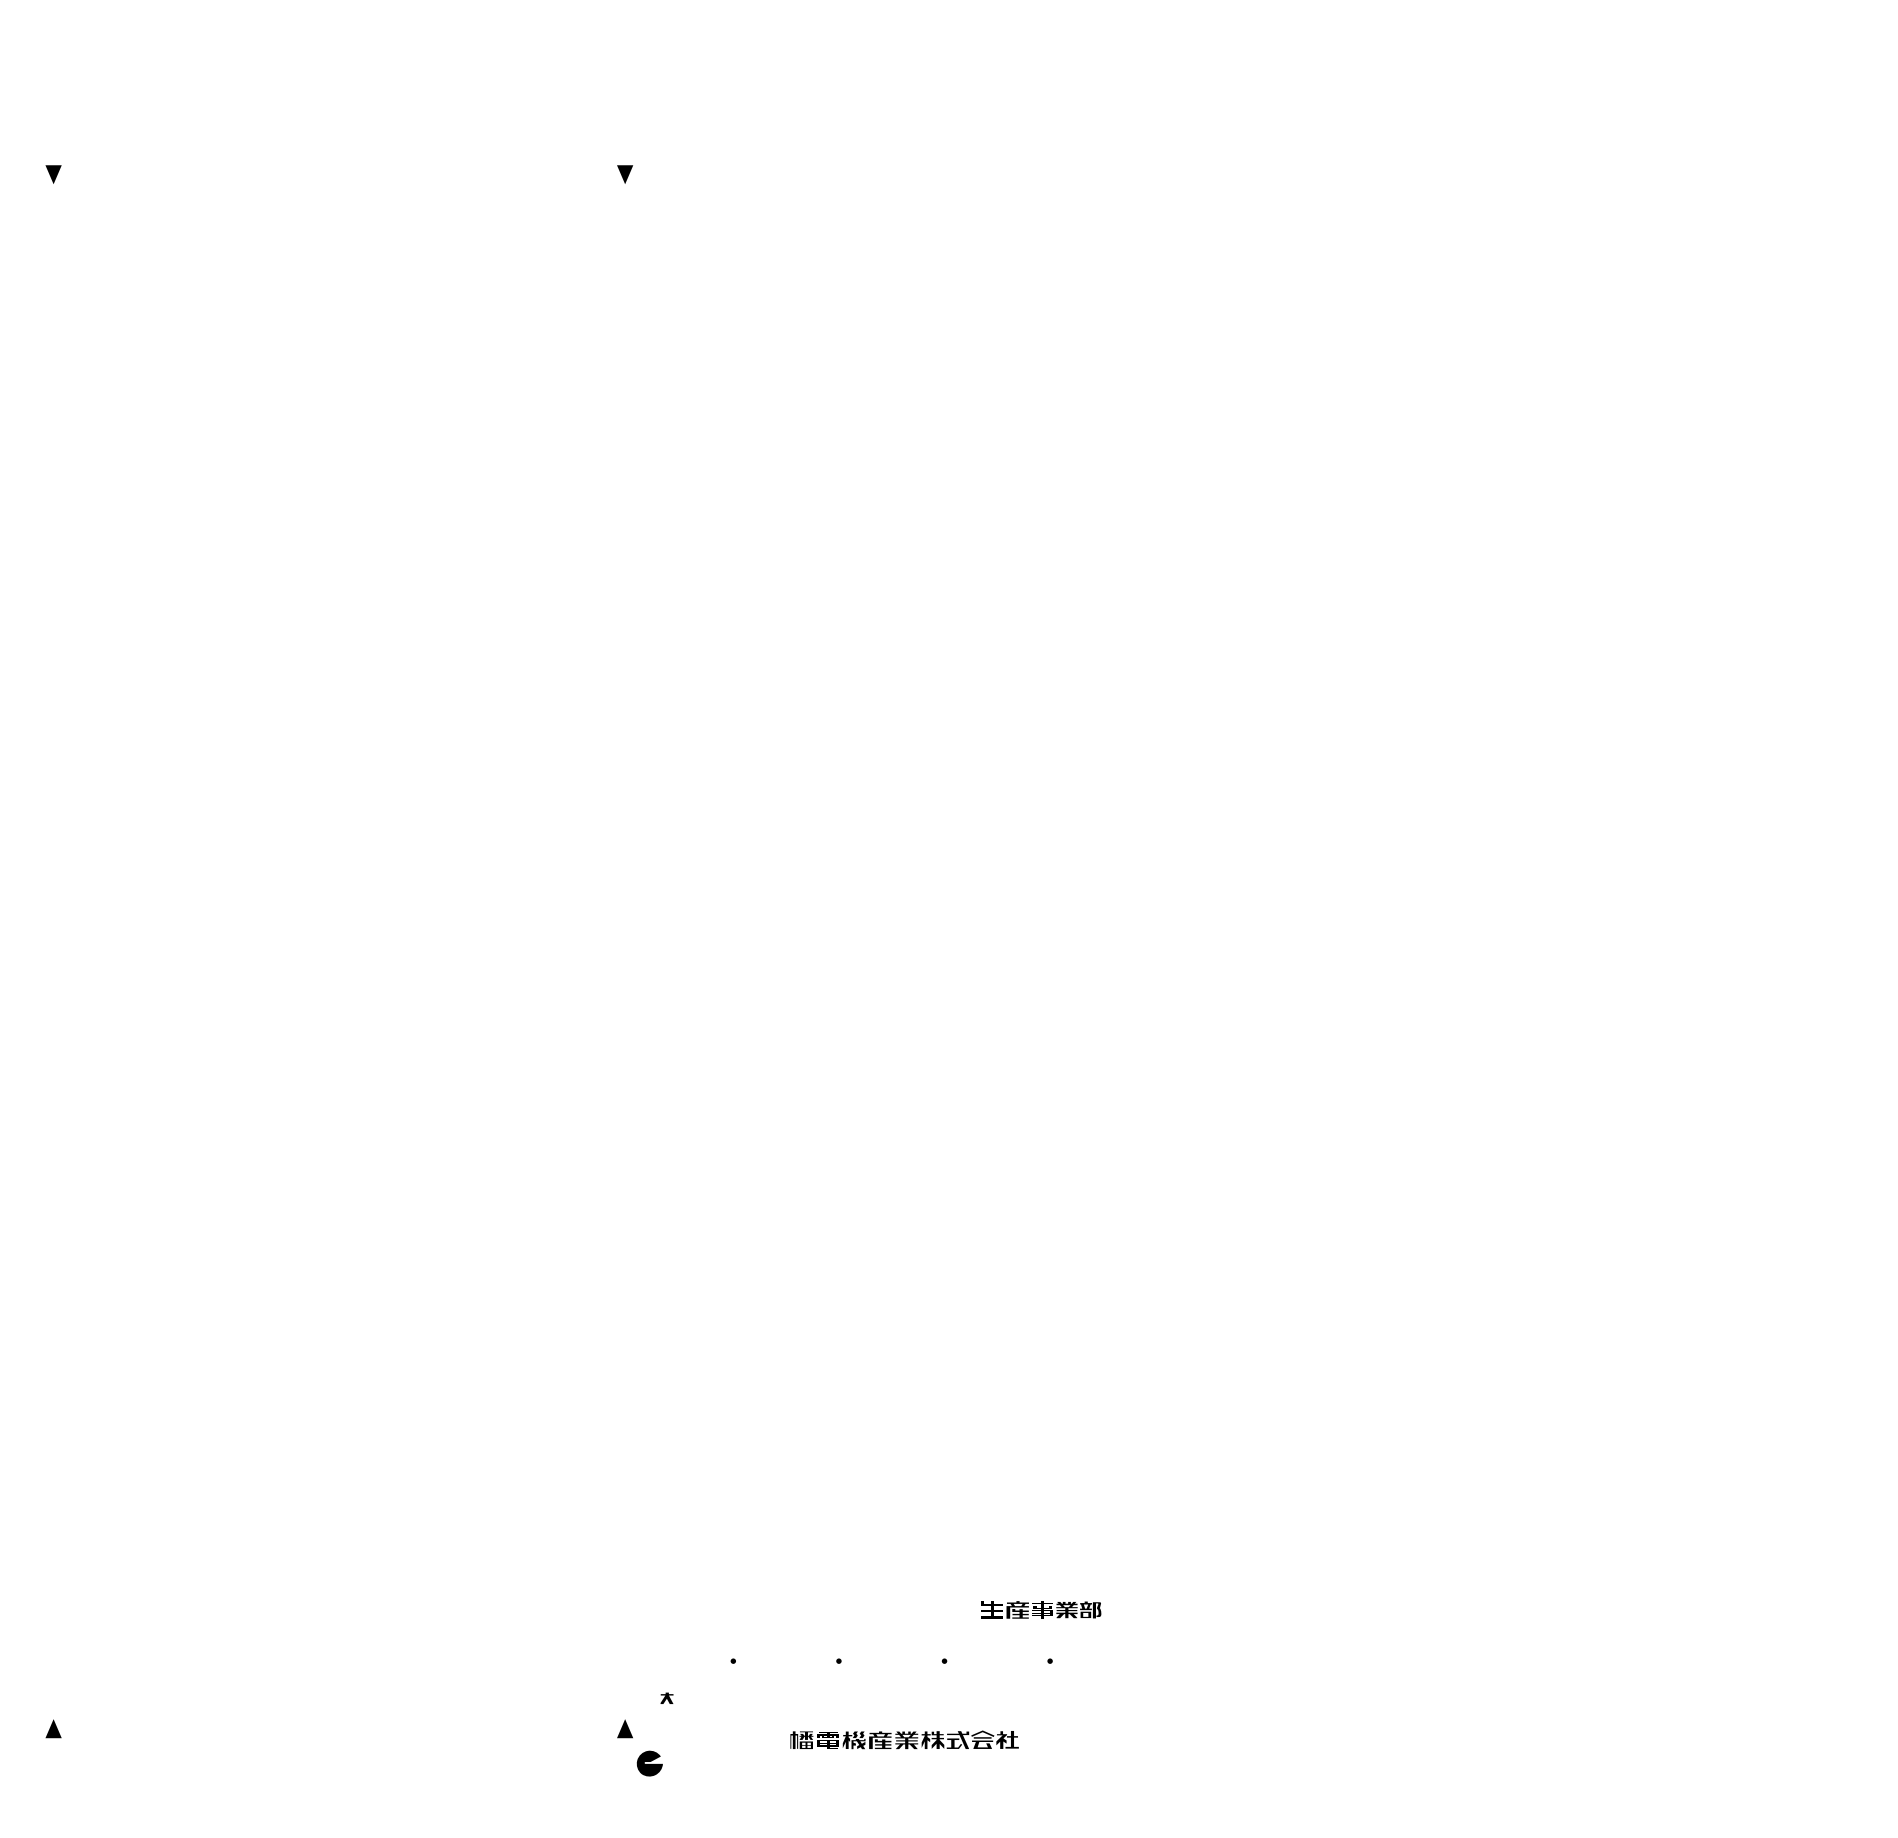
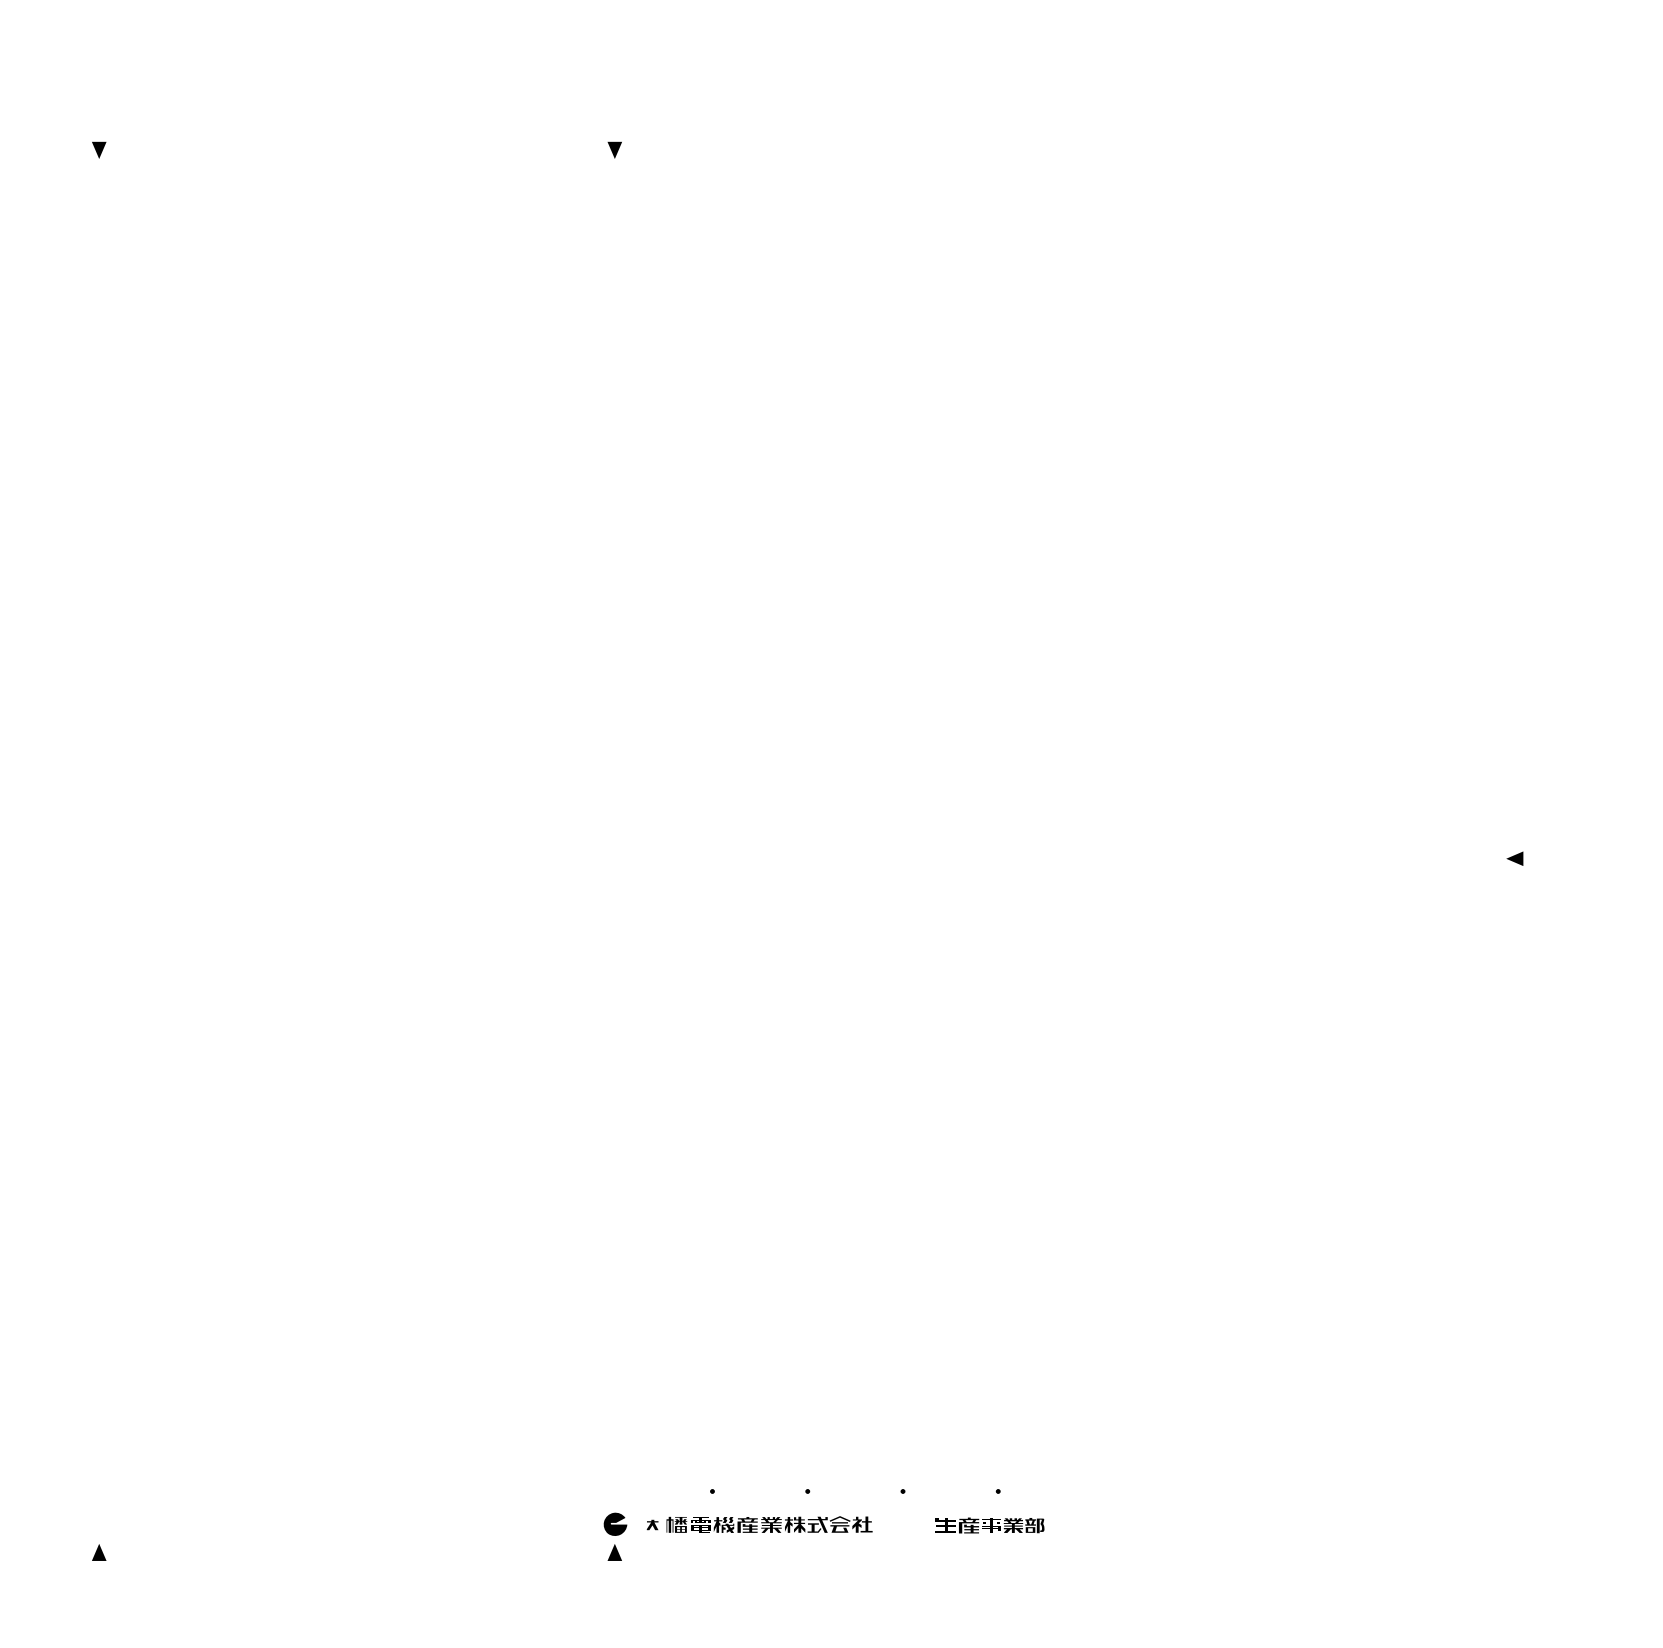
fill: (1622, 959) -> (1514, 858), added
part: (1041, 1609) -> (990, 1525), moved
part: (904, 1739) -> (769, 1524), moved
part: (649, 1763) -> (615, 1524), moved

